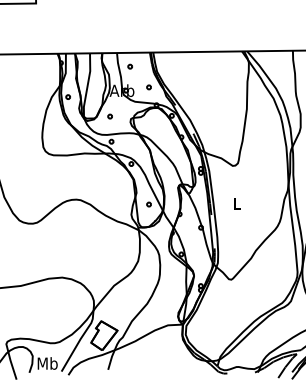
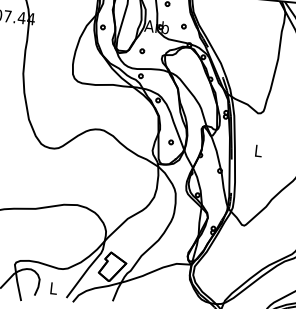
text: (47, 363) -> (53, 288), Mb -> L

